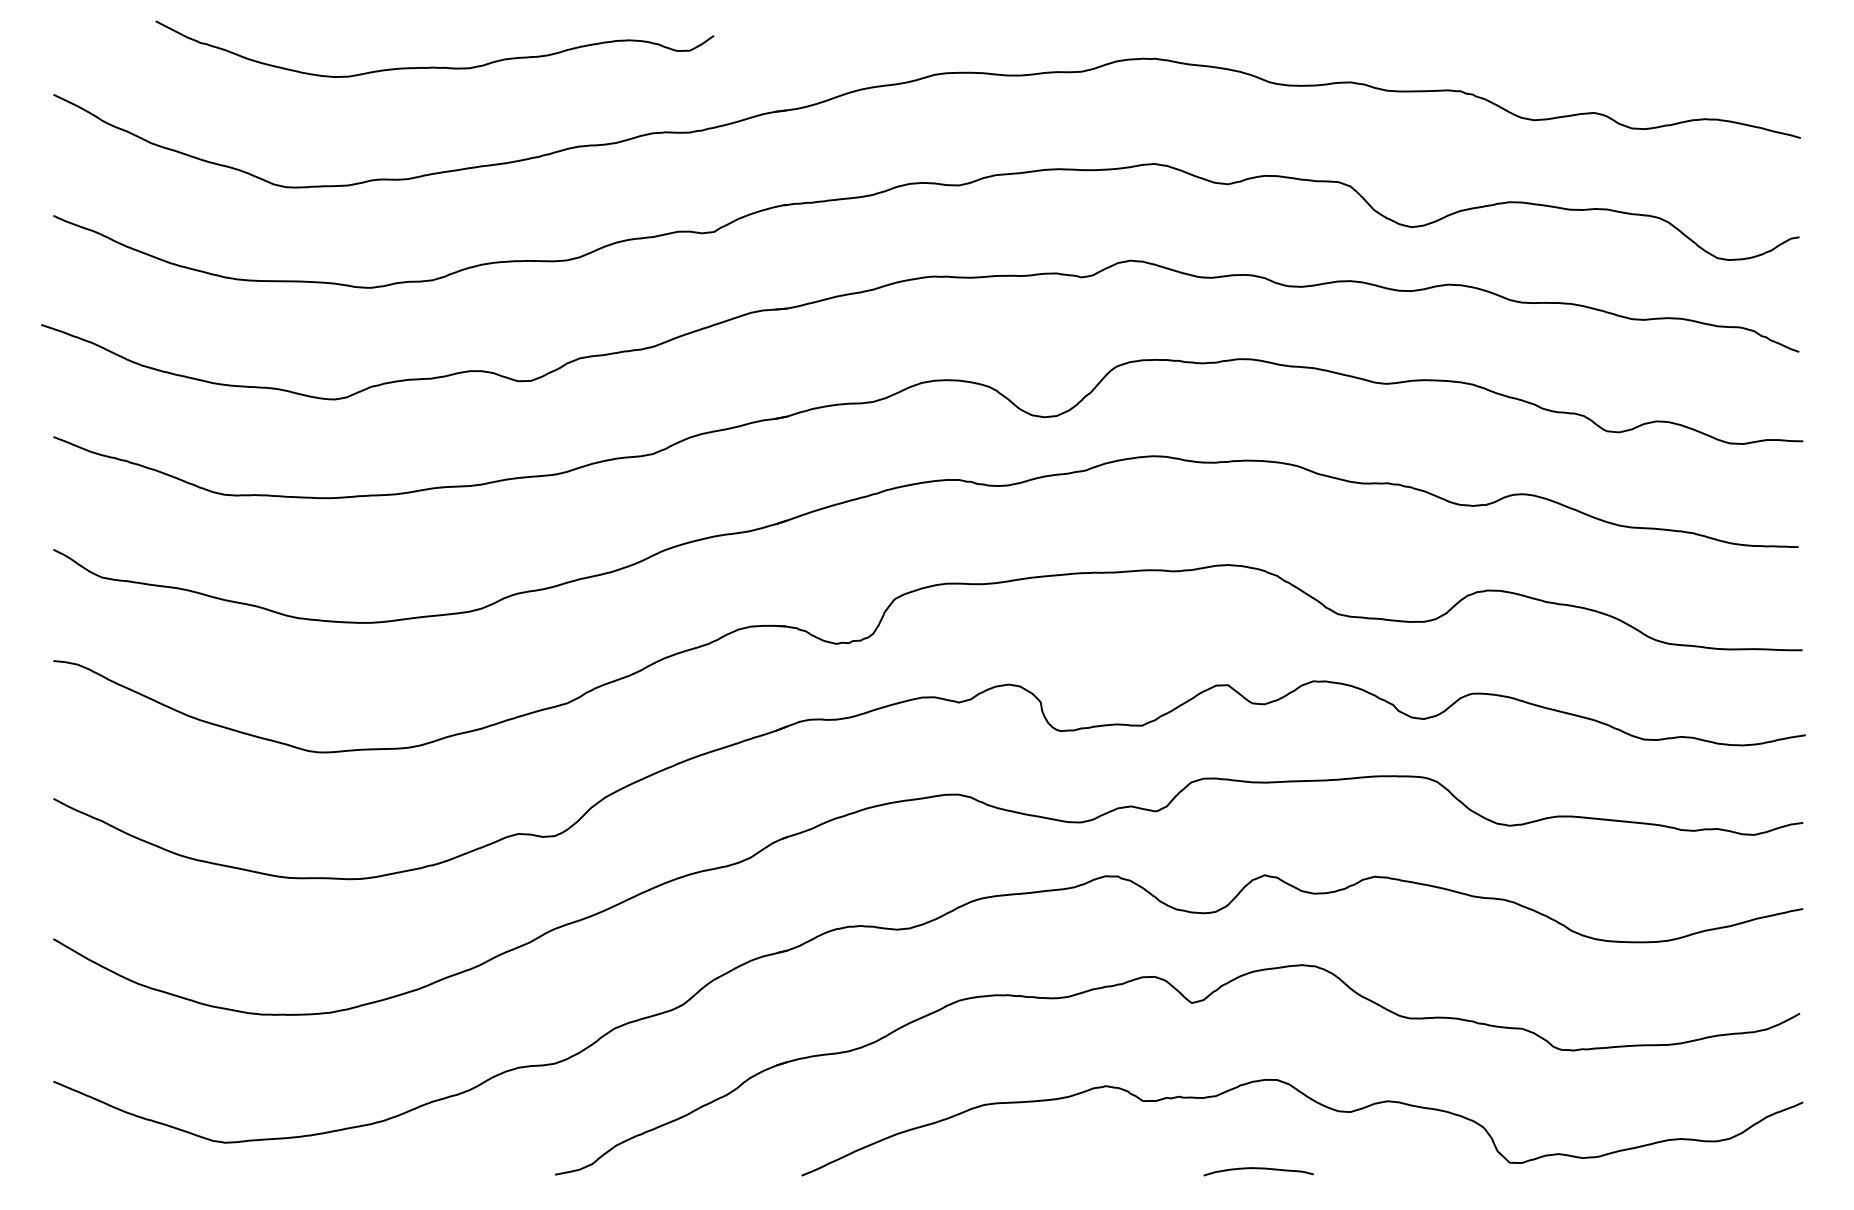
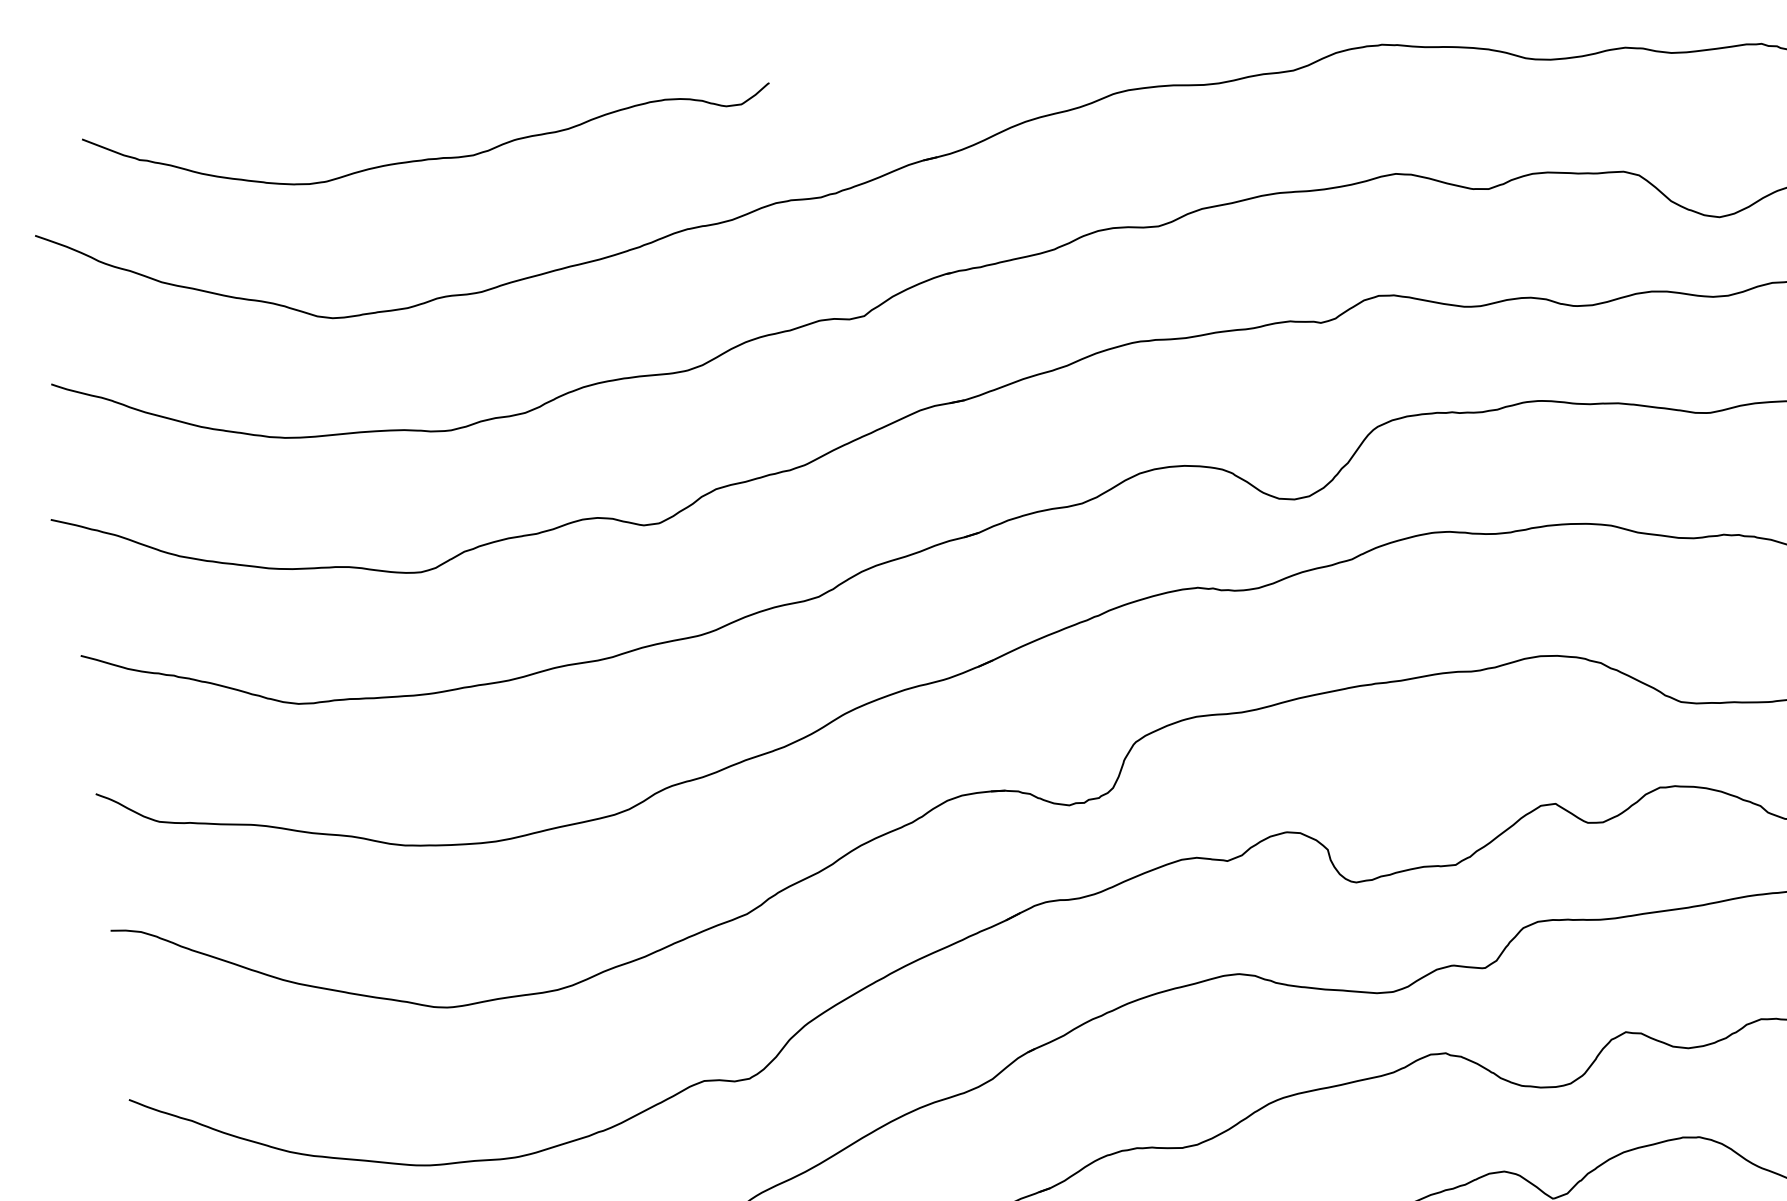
curve: (434, 66) -> (430, 157), moved

